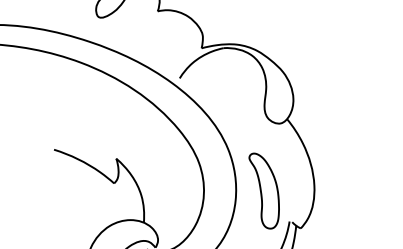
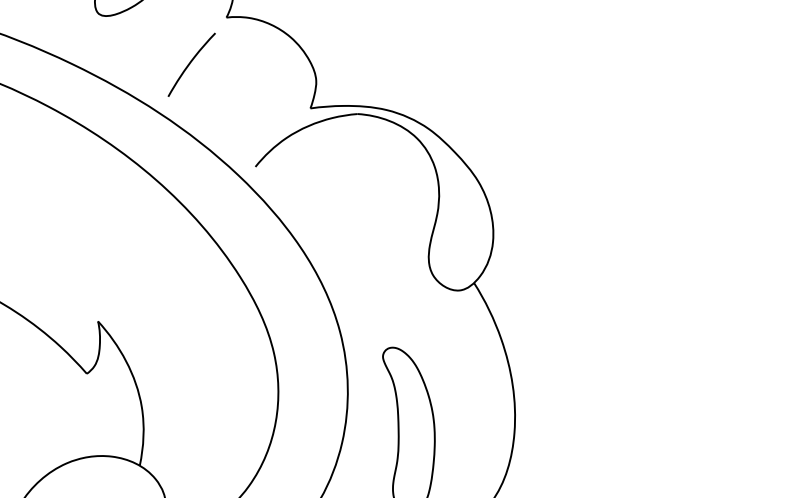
curve: (143, 35) -> (189, 65), added

